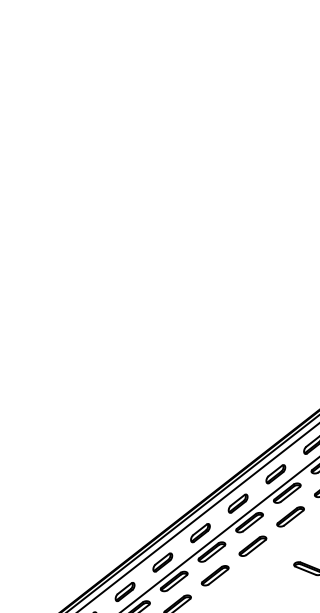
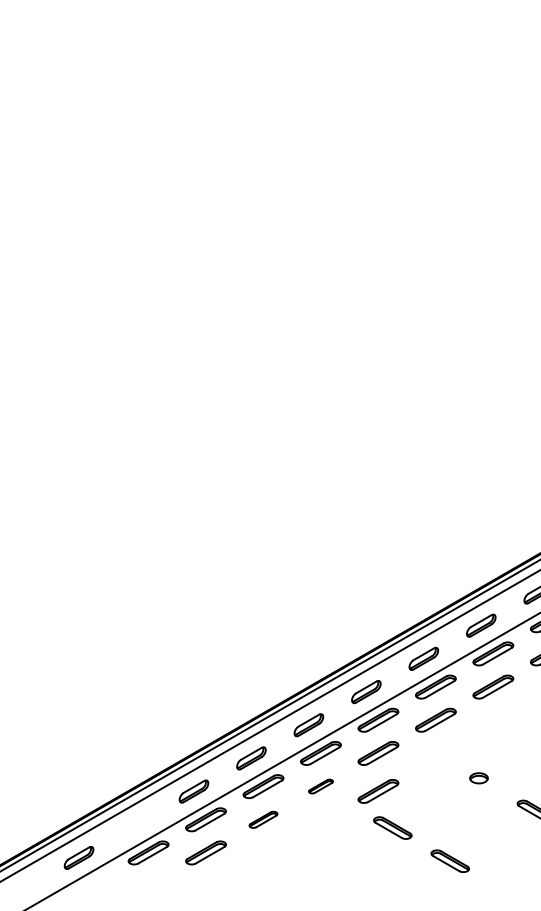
part: (294, 544) -> (378, 791), added
part: (252, 546) -> (320, 786), size x0.6
part: (215, 575) -> (263, 819), size x0.7
part: (125, 591) -> (136, 824), removed

